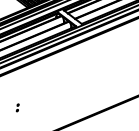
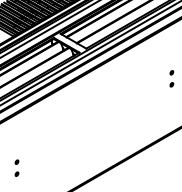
part: (17, 107) -> (16, 167), size x1.67

